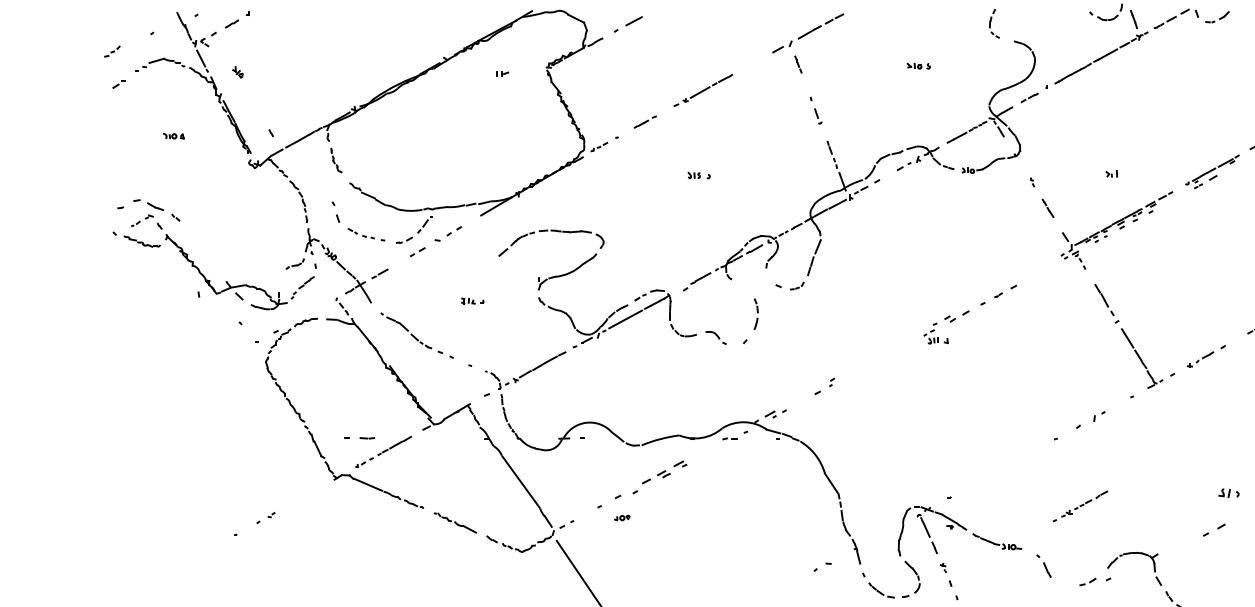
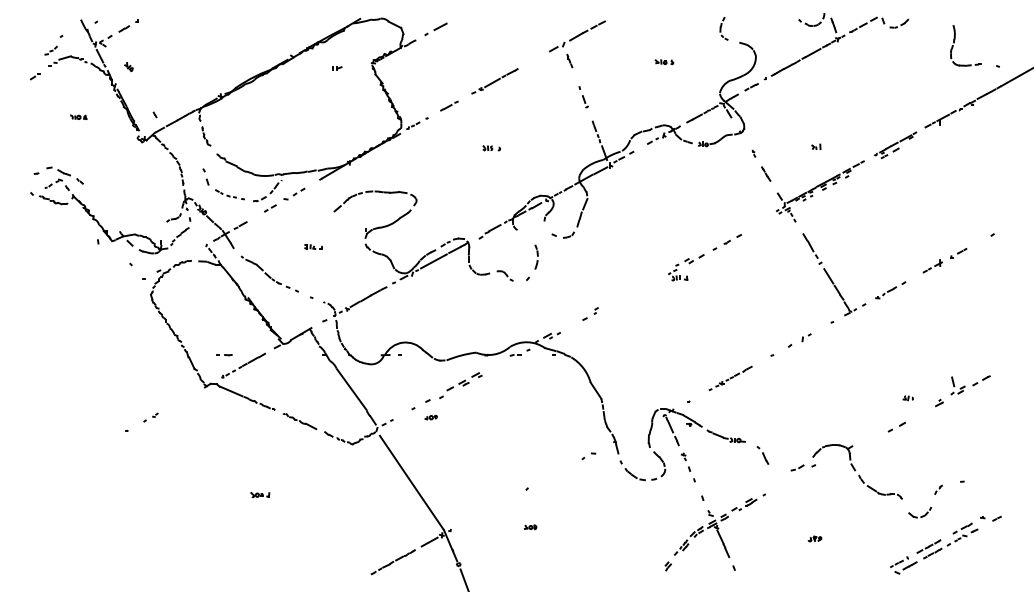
part: (111, 51) -> (50, 50), moved
part: (359, 439) -> (224, 355), size x0.62
part: (1227, 493) -> (907, 398), size x0.62
part: (1080, 506) -> (730, 378), moved

